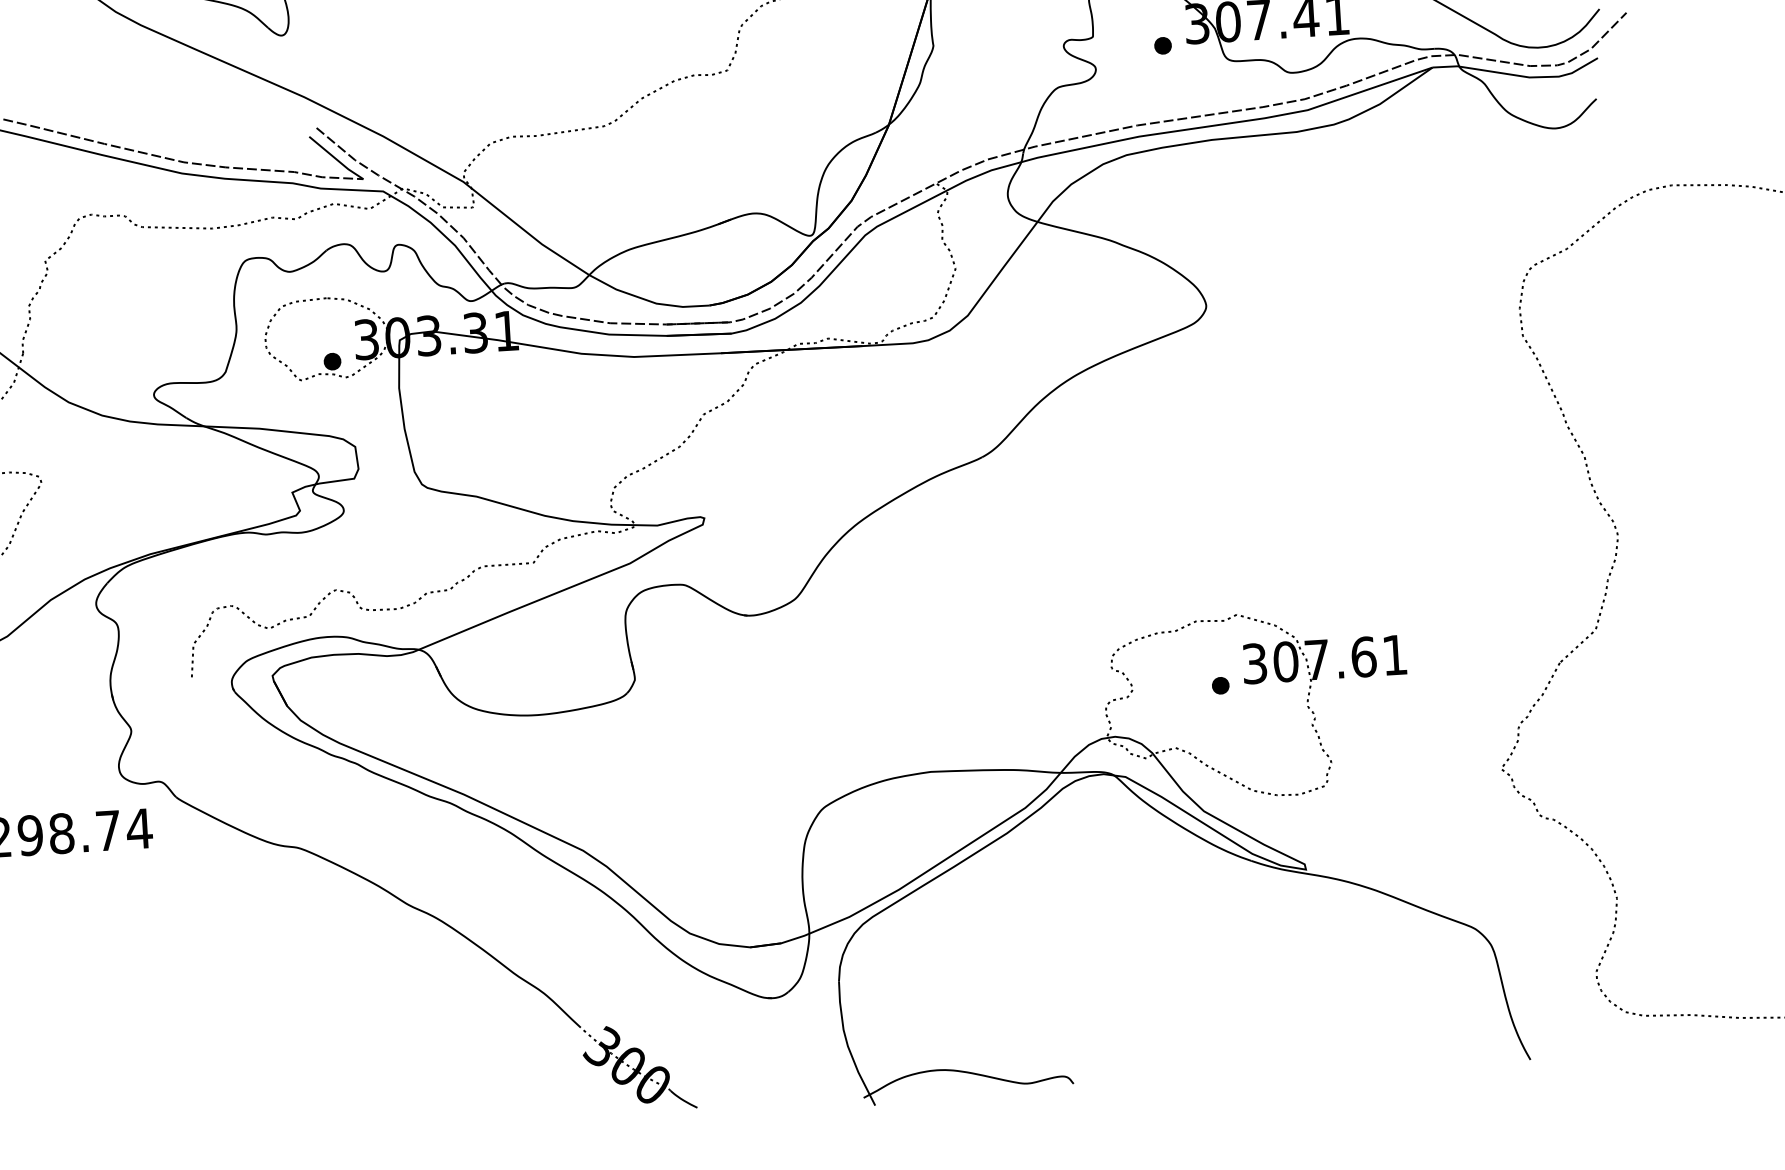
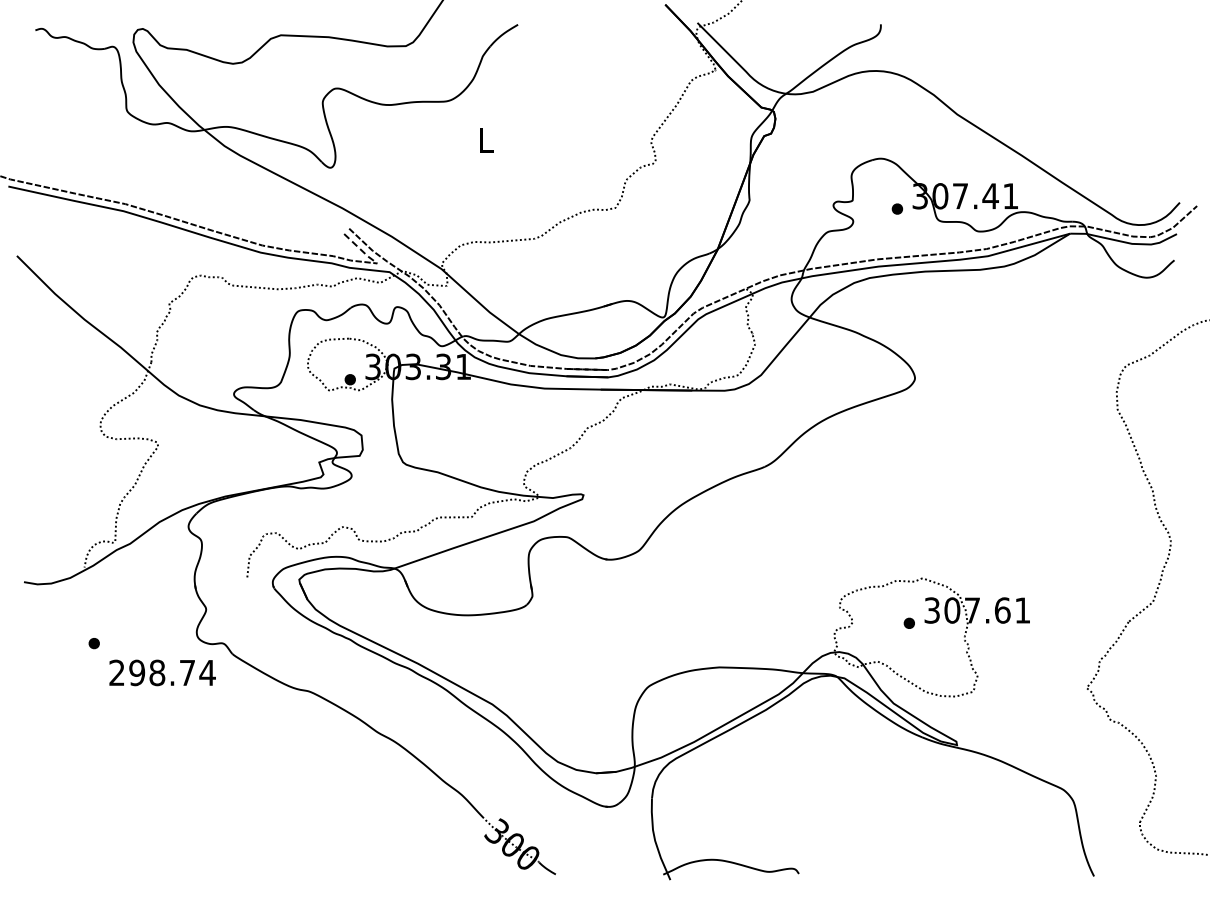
line: (336, 159) -> (360, 249), solid -> dashed

